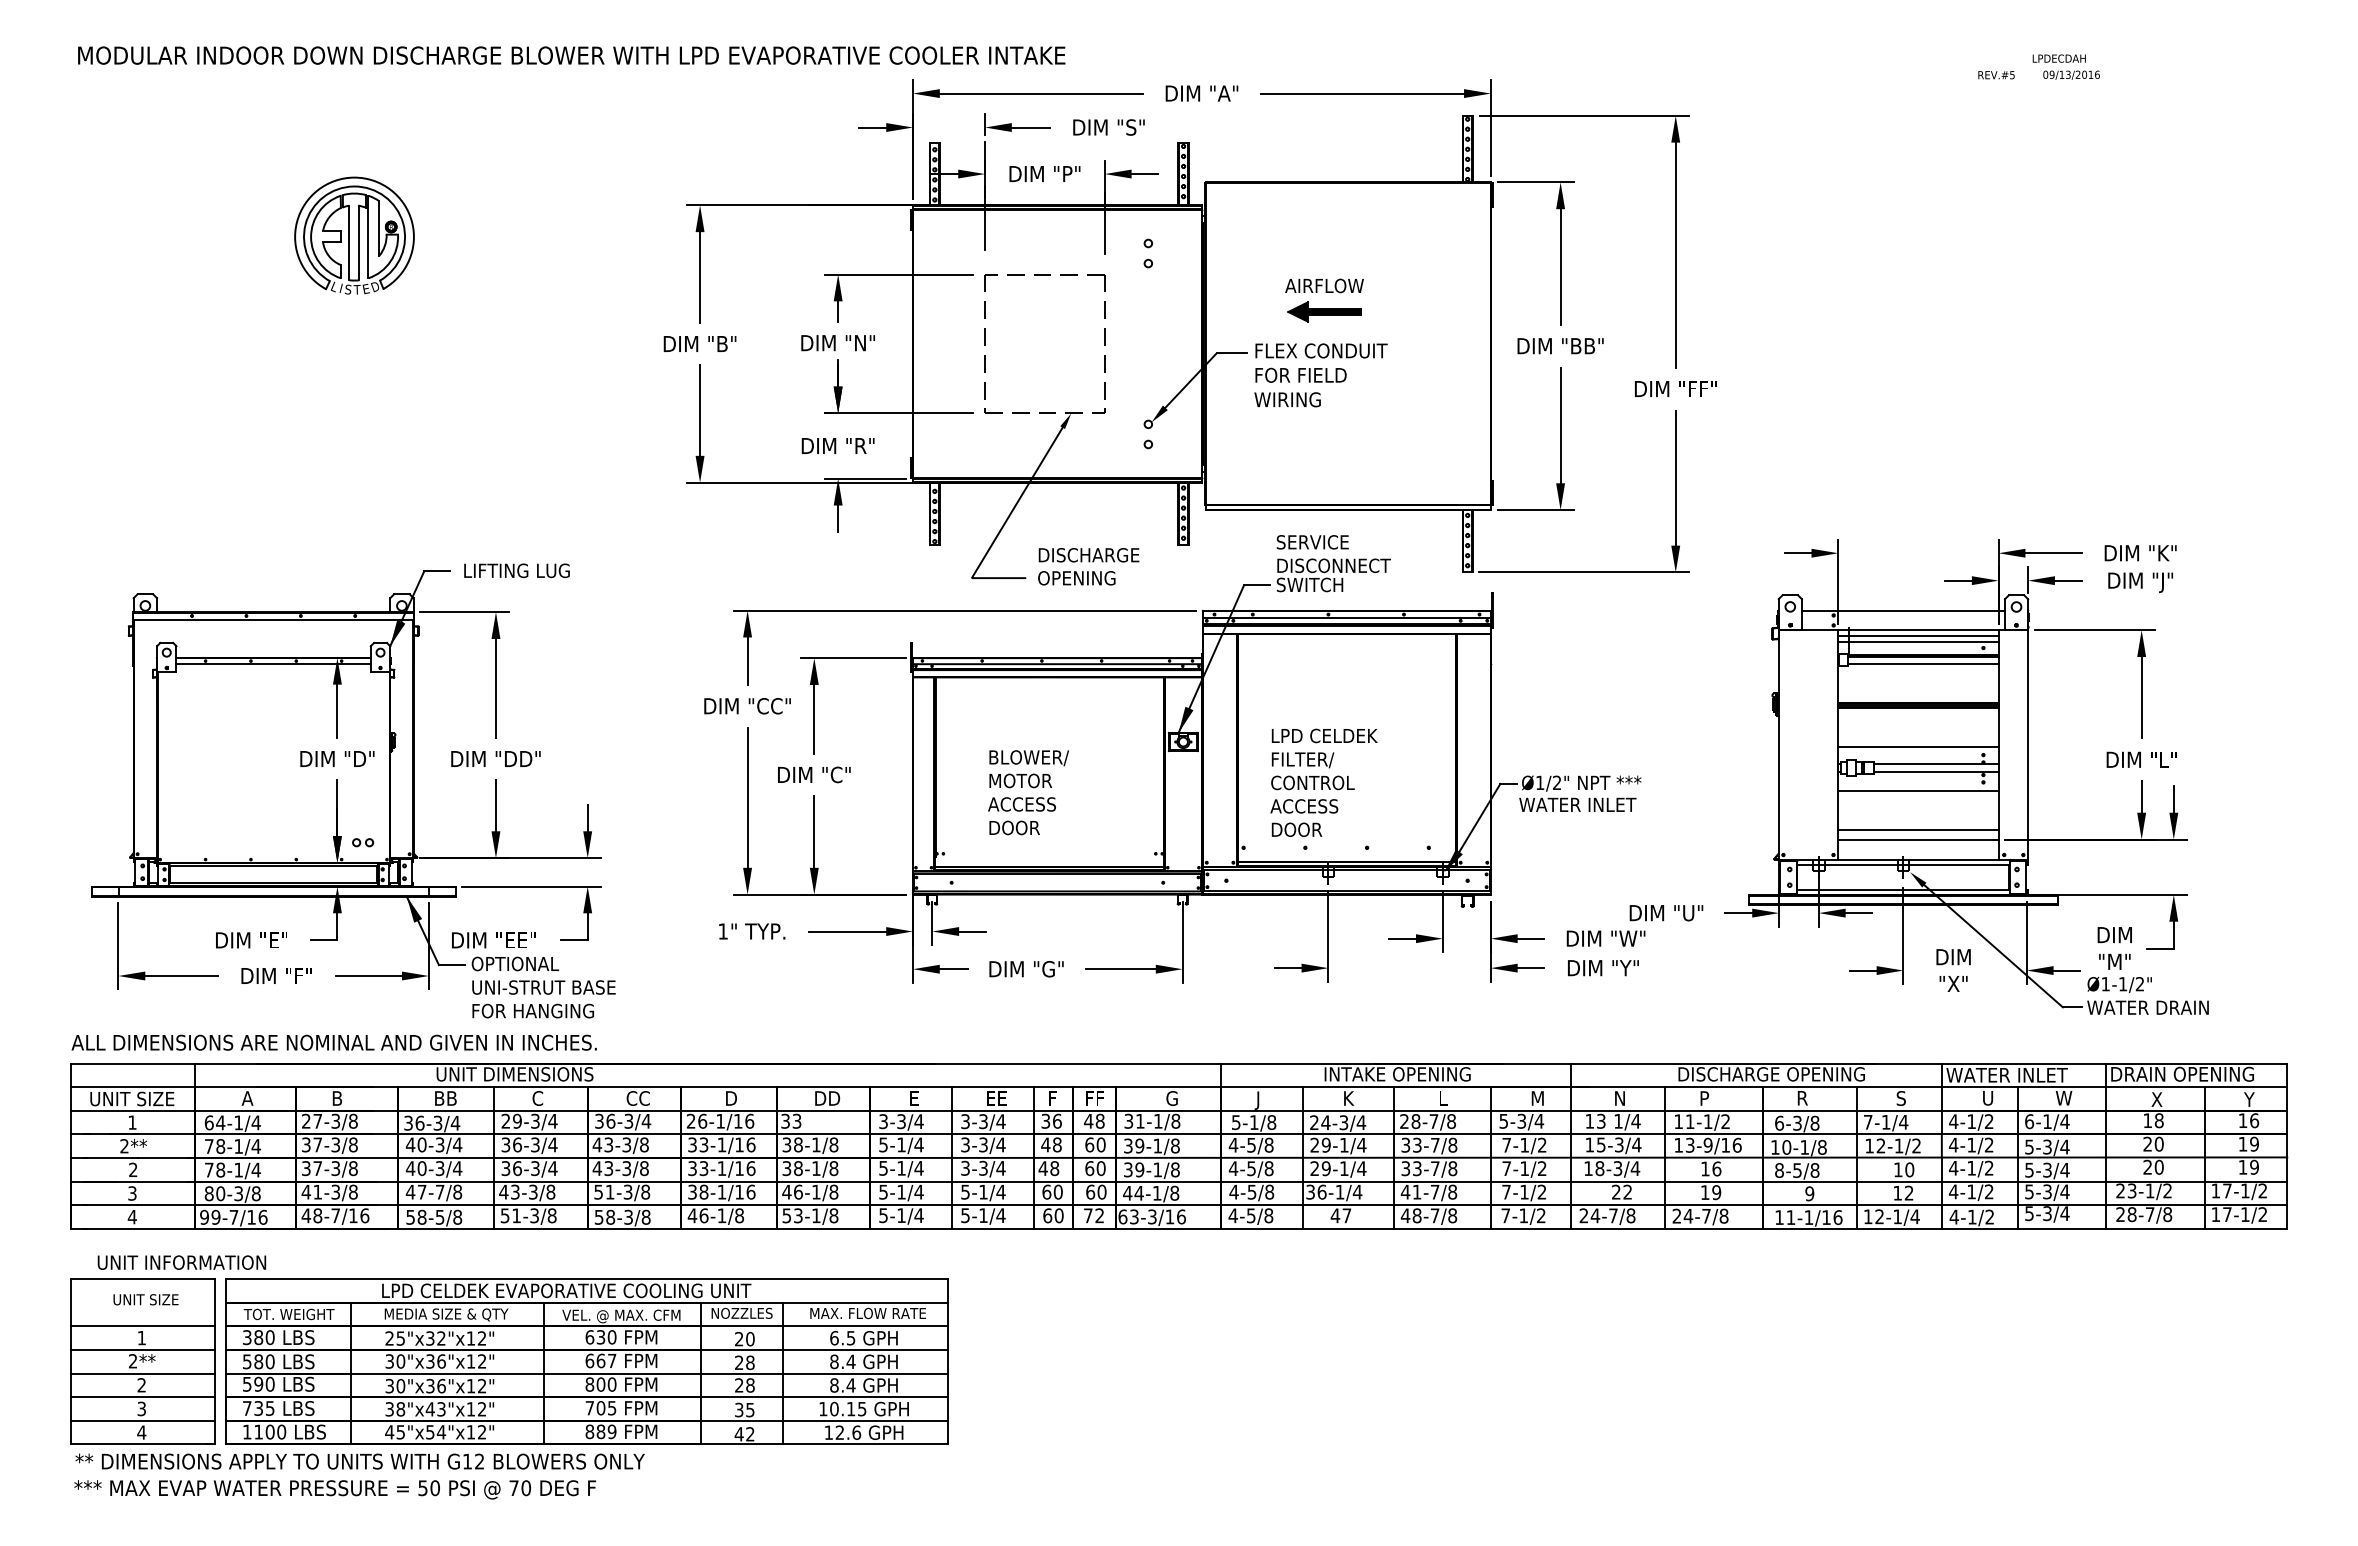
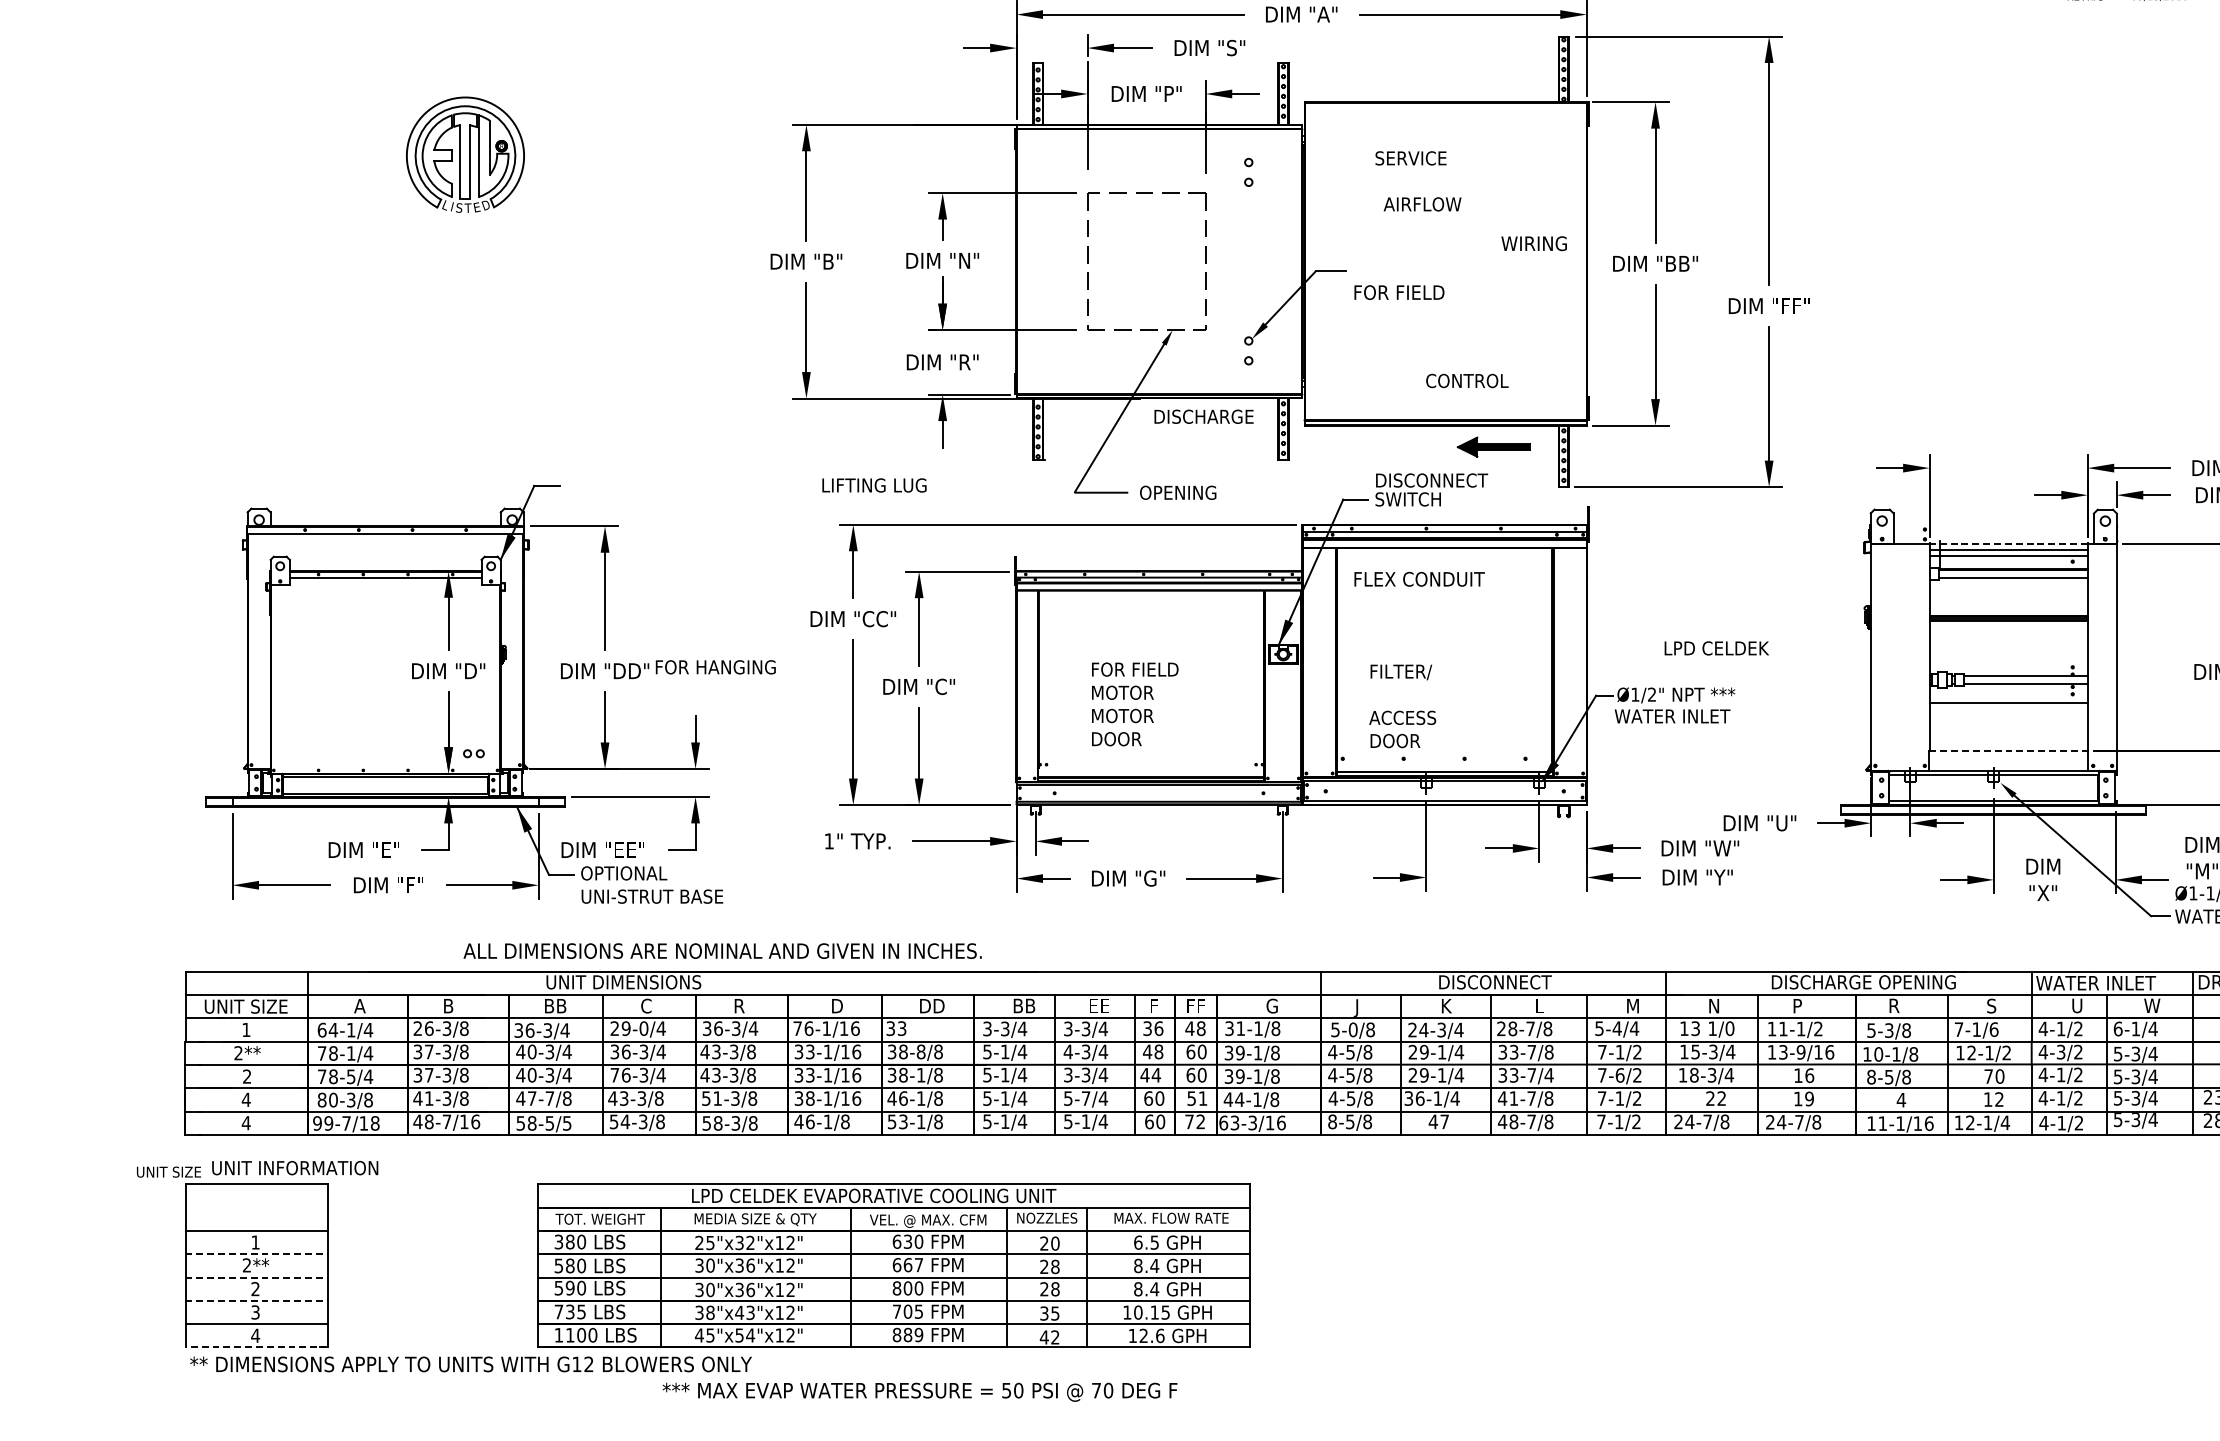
part: (1324, 311) -> (1493, 446), moved
text: (1321, 350) -> (1419, 578), moved
text: (1287, 399) -> (1534, 243), moved
text: (1312, 542) -> (1410, 158), moved
text: (1088, 555) -> (1203, 417), moved
text: (516, 570) -> (873, 485), moved
line: (1902, 610) -> (1992, 524), removed
line: (1918, 630) -> (2008, 544), solid -> dashed
text: (1324, 735) -> (1716, 647), moved
line: (1918, 746) -> (2008, 658), removed
text: (1034, 758) -> (1136, 670), BLOWER/ -> FOR FIELD
text: (1312, 782) -> (1466, 380), moved
text: (1021, 804) -> (1123, 716), ACCESS -> MOTOR
line: (1918, 830) -> (2008, 741), removed
line: (1919, 839) -> (2009, 750), solid -> dashed
text: (532, 1010) -> (715, 666), moved
text: (333, 1042) -> (721, 950), moved
text: (1397, 1074) -> (1494, 982), INTAKE OPENING -> DISCONNECT
text: (637, 1098) -> (744, 1006), CC -> R
text: (920, 1098) -> (1023, 1006), E -> BB
text: (317, 1120) -> (428, 1027), 27-3/8 -> 26-3/8
text: (535, 1120) -> (644, 1027), 29-3/4 -> 29-0/4
text: (690, 1120) -> (796, 1027), 26-1/16 -> 76-1/16
text: (1521, 1120) -> (1616, 1027), 5-3/4 -> 5-4/4
text: (1635, 1120) -> (1729, 1027), 1/4 -> 1/0
text: (1903, 1121) -> (1993, 1028), 7-1/4 -> 7-1/6
text: (1253, 1122) -> (1352, 1029), 5-1/8 -> 5-0/8
text: (1779, 1122) -> (1871, 1029), 6-3/8 -> 5-3/8
text: (816, 1144) -> (921, 1051), 38-1/8 -> 38-8/8
text: (965, 1144) -> (1068, 1051), 3-3/4 -> 4-3/4
text: (1971, 1144) -> (2060, 1051), 4-1/2 -> 4-3/2
text: (505, 1168) -> (614, 1075), 36-3/4 -> 76-3/4
text: (1054, 1168) -> (1156, 1075), 48 -> 44
text: (1452, 1168) -> (1548, 1075), 33-7/8 -> 33-7/4
text: (1524, 1168) -> (1619, 1075), 7-1/2 -> 7-6/2
text: (238, 1169) -> (351, 1076), 78-1/4 -> 78-5/4
text: (1898, 1169) -> (1988, 1076), 10 -> 70
text: (983, 1191) -> (1086, 1097), 5-1/4 -> 5-7/4
text: (1096, 1191) -> (1197, 1097), 60 -> 51
text: (131, 1193) -> (245, 1099), 3 -> 4
text: (1809, 1193) -> (1901, 1099), 9 -> 4
text: (516, 1215) -> (625, 1121), 51-3/8 -> 54-3/8
text: (1232, 1215) -> (1331, 1121), 4-5/8 -> 8-5/8
text: (262, 1216) -> (374, 1122), 99-7/16 -> 99-7/18
text: (457, 1216) -> (567, 1122), 58-5/8 -> 58-5/5
text: (145, 1299) -> (168, 1171), moved
line: (143, 1349) -> (257, 1253), solid -> dashed
part: (586, 1361) -> (893, 1265), moved
line: (143, 1373) -> (257, 1277), solid -> dashed
line: (143, 1397) -> (257, 1301), solid -> dashed
line: (142, 1444) -> (256, 1347), solid -> dashed
text: (334, 1489) -> (919, 1391), moved

